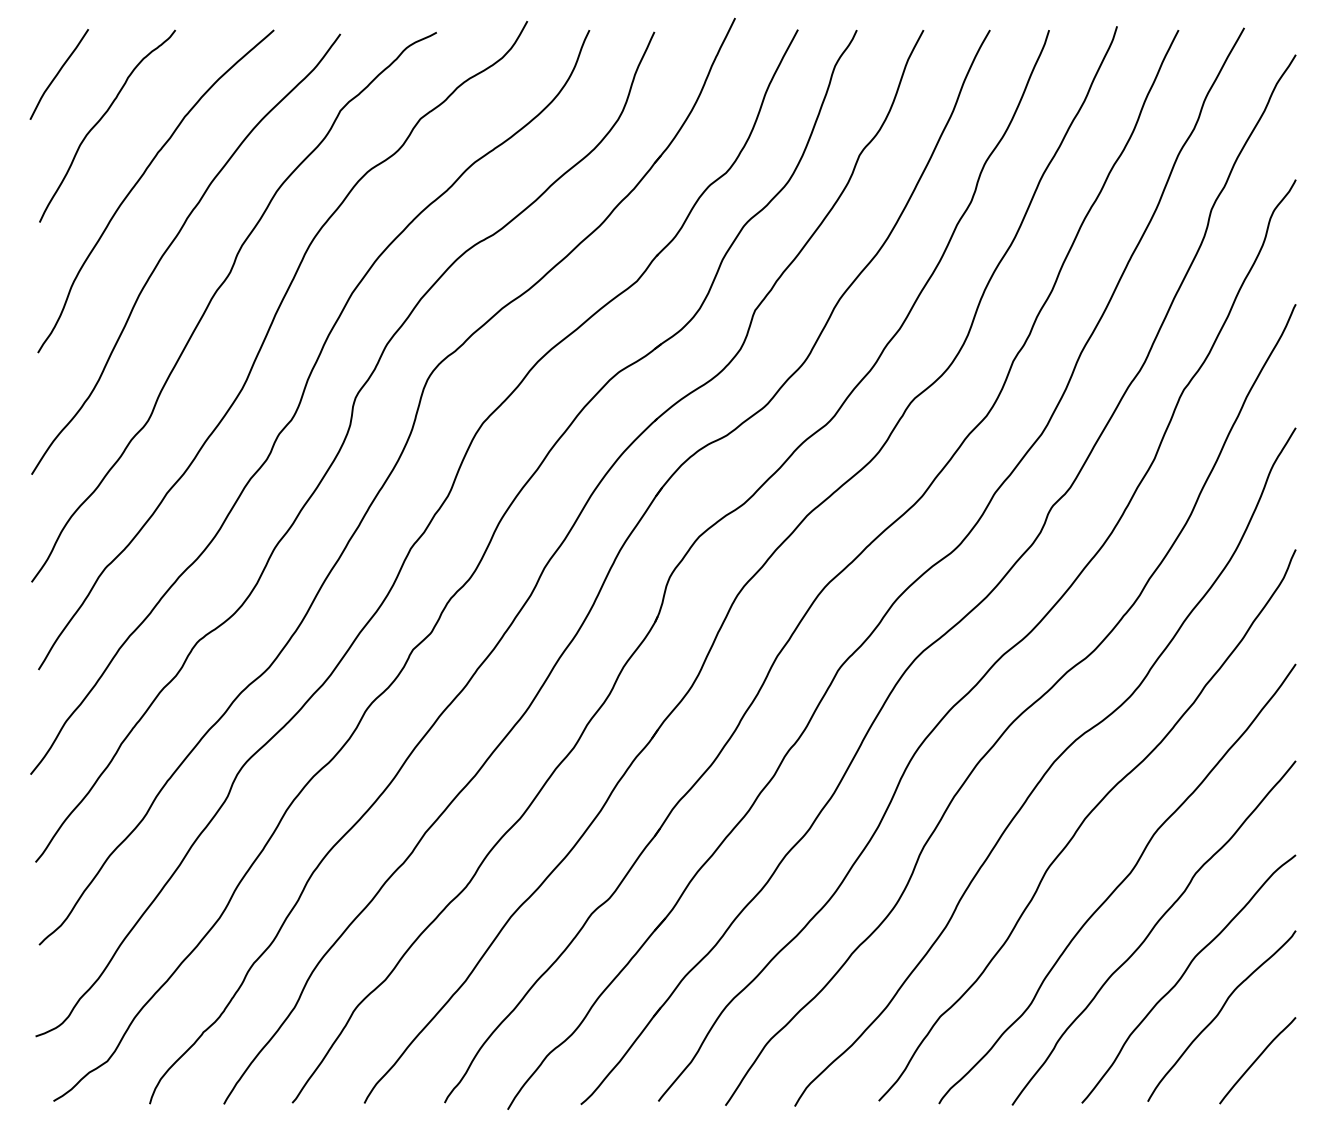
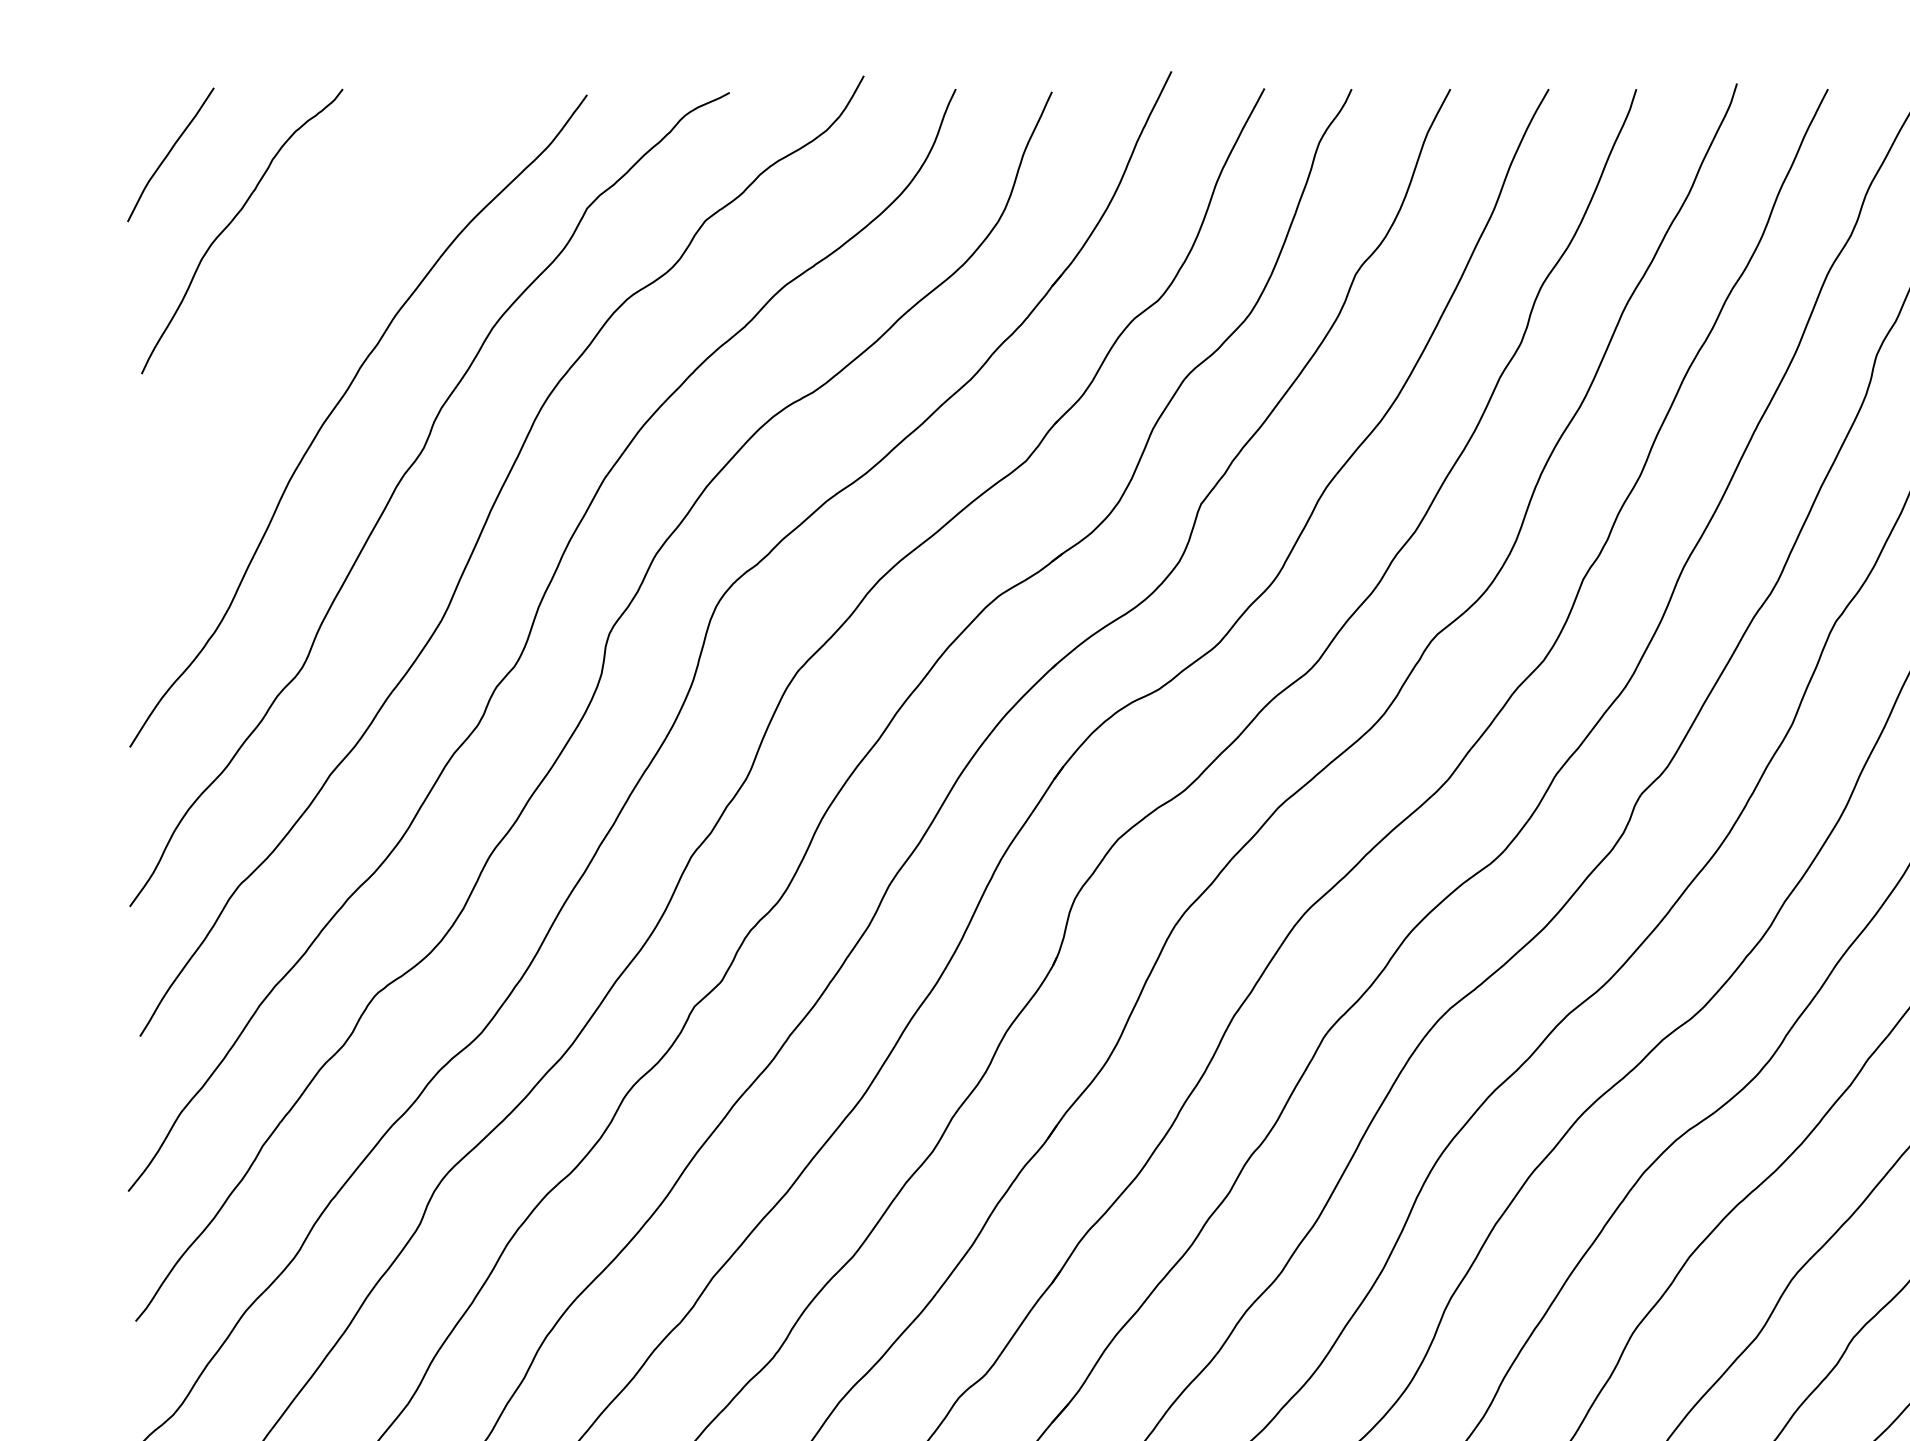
curve: (139, 181) -> (289, 313), removed

